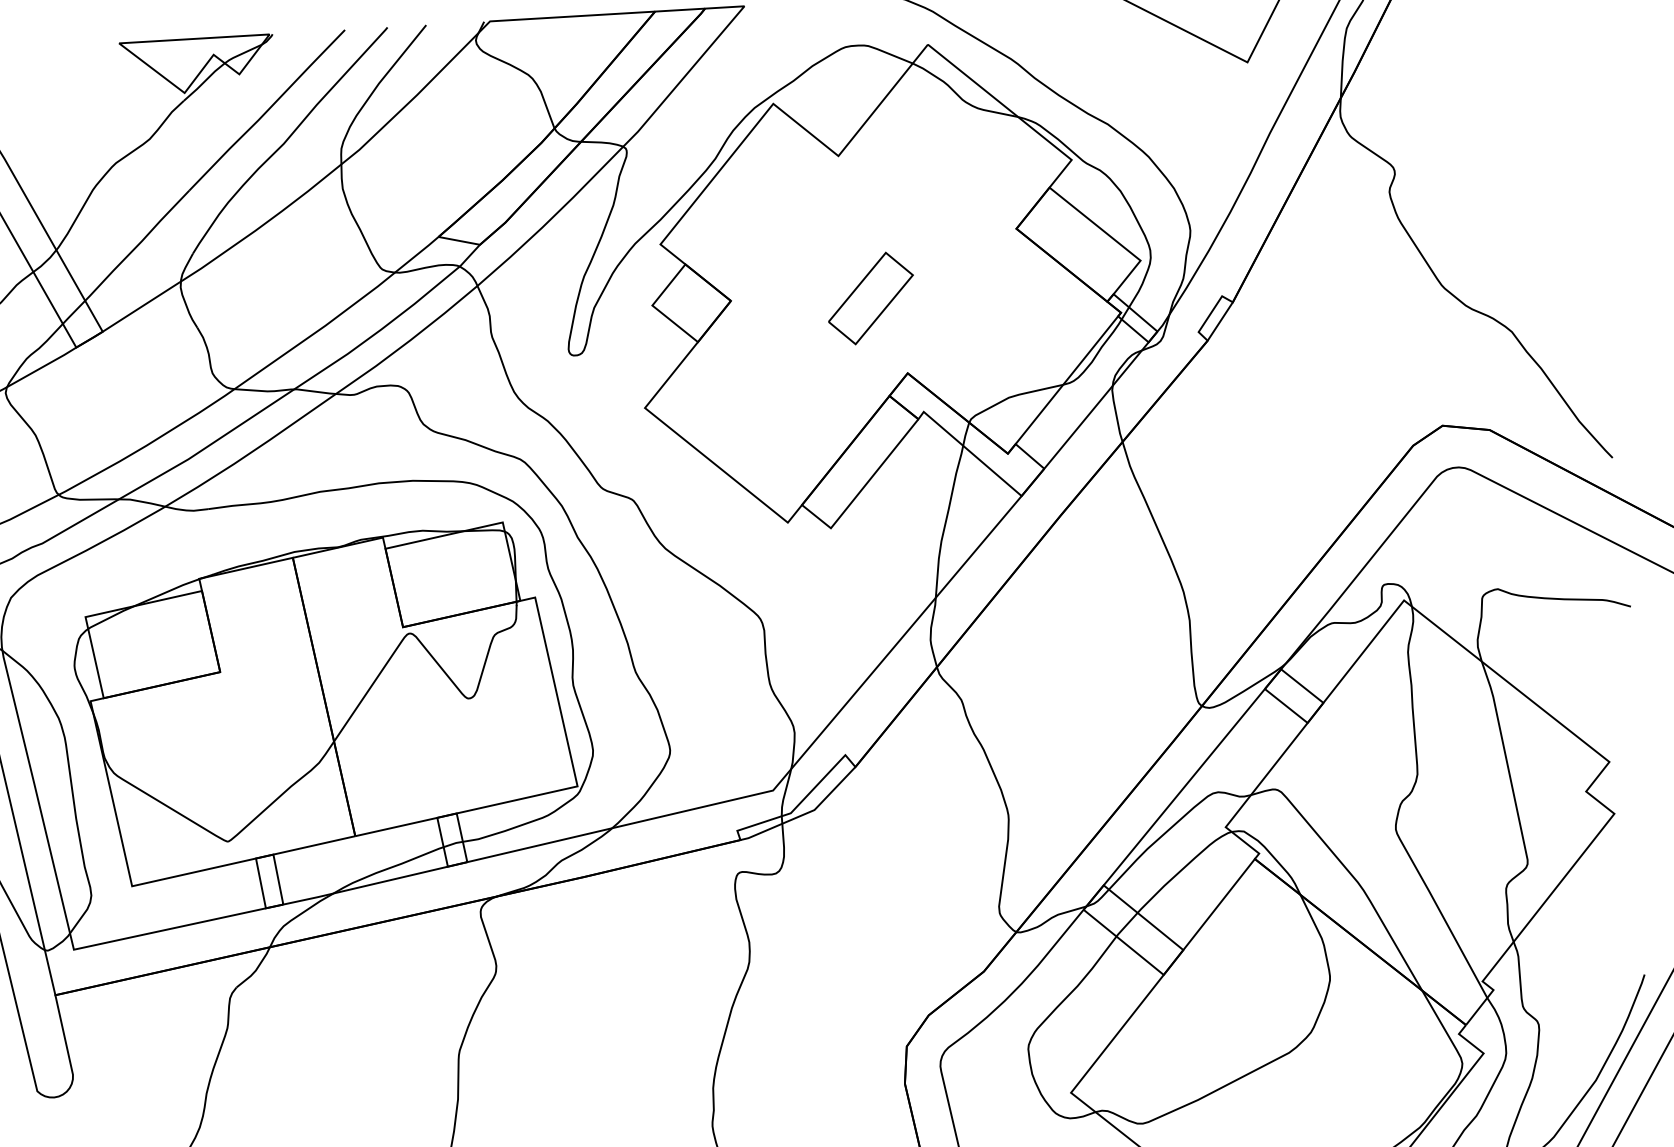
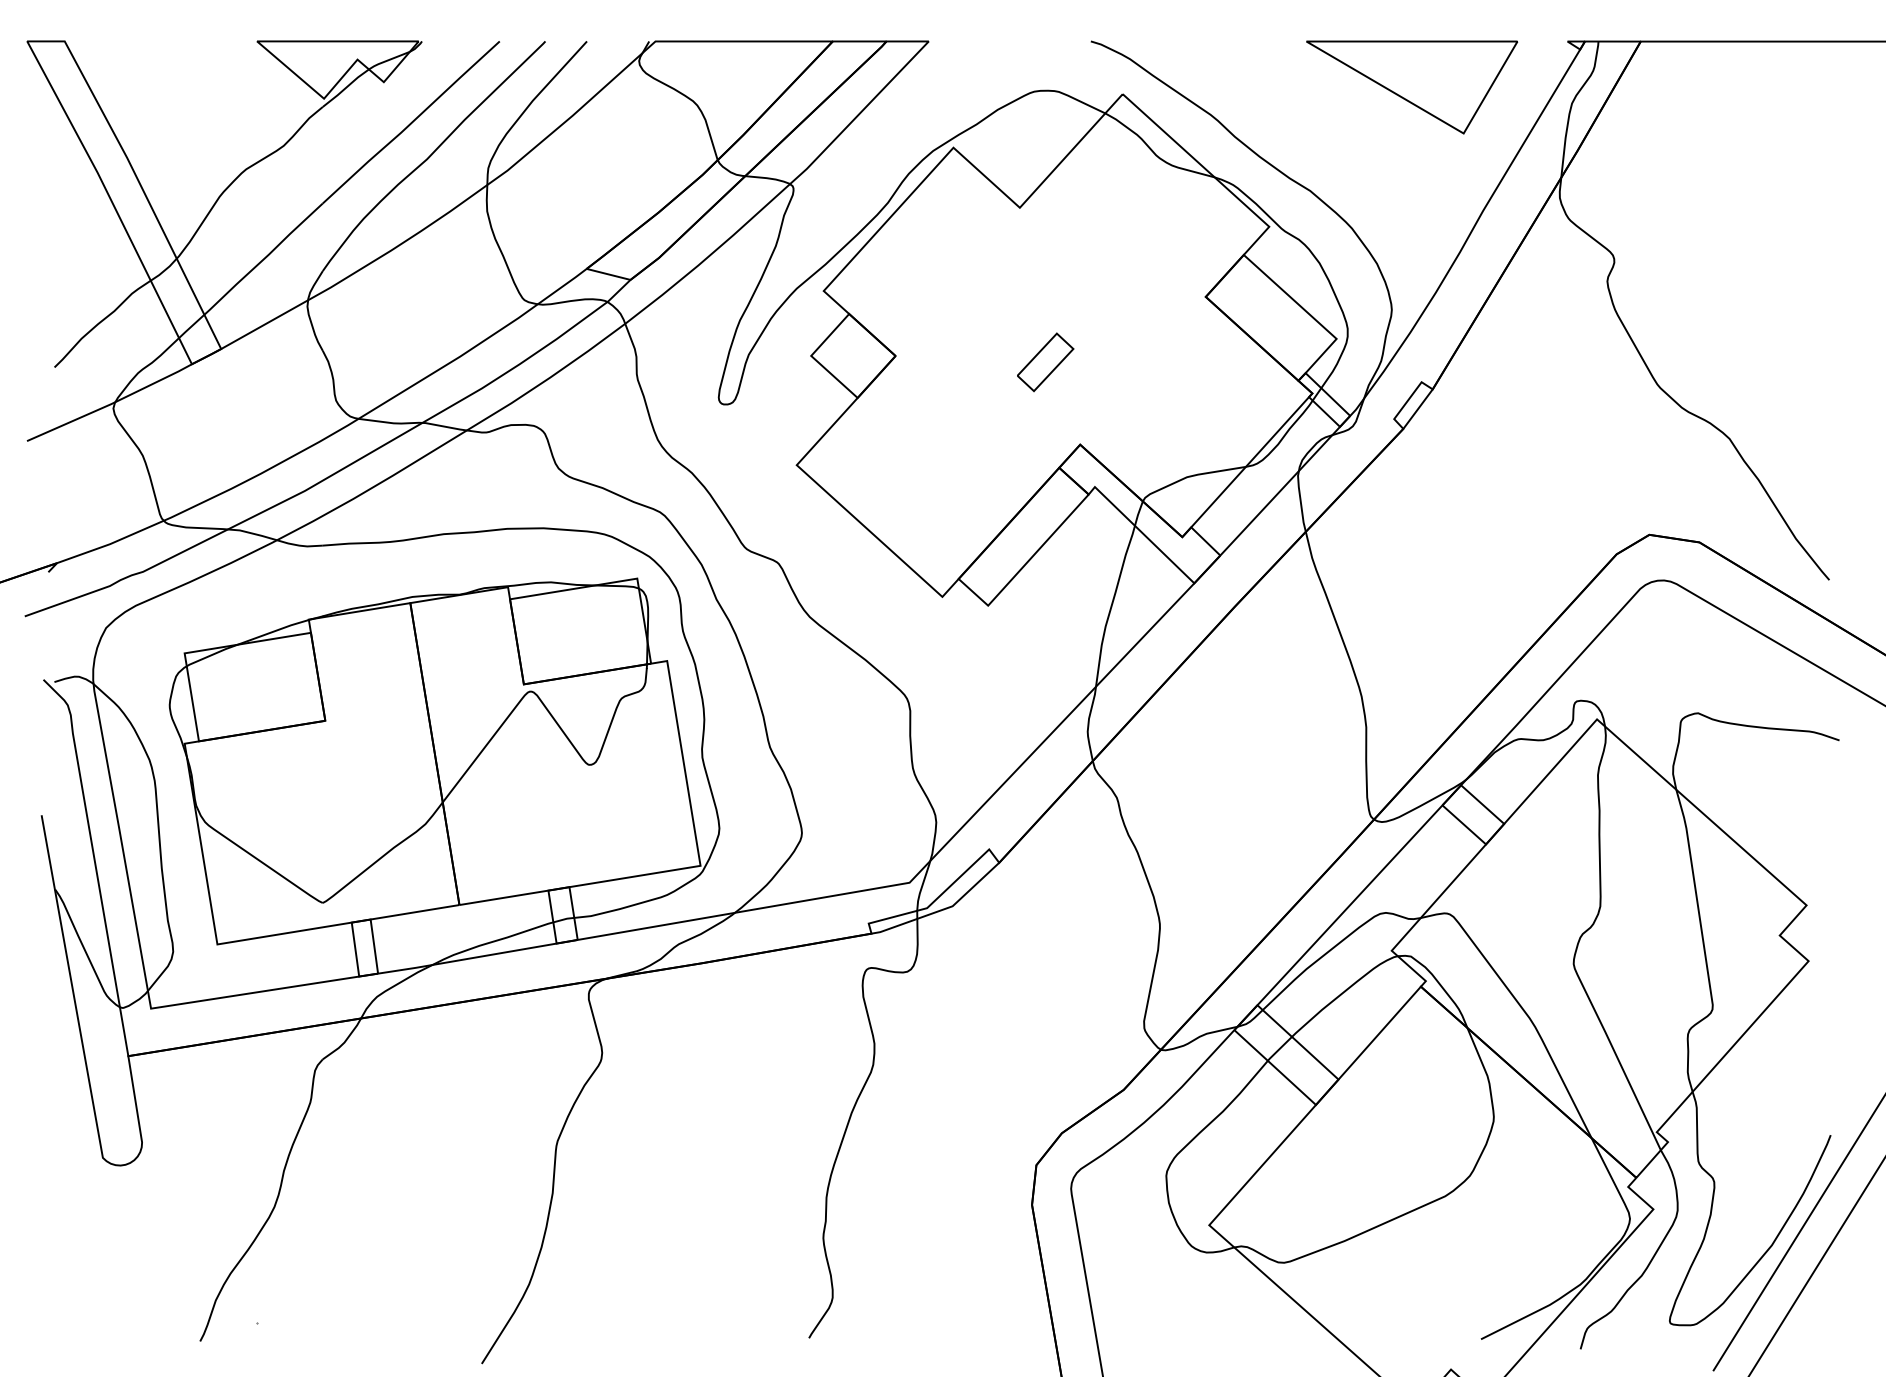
part: (870, 298) -> (1045, 362), size x0.6

